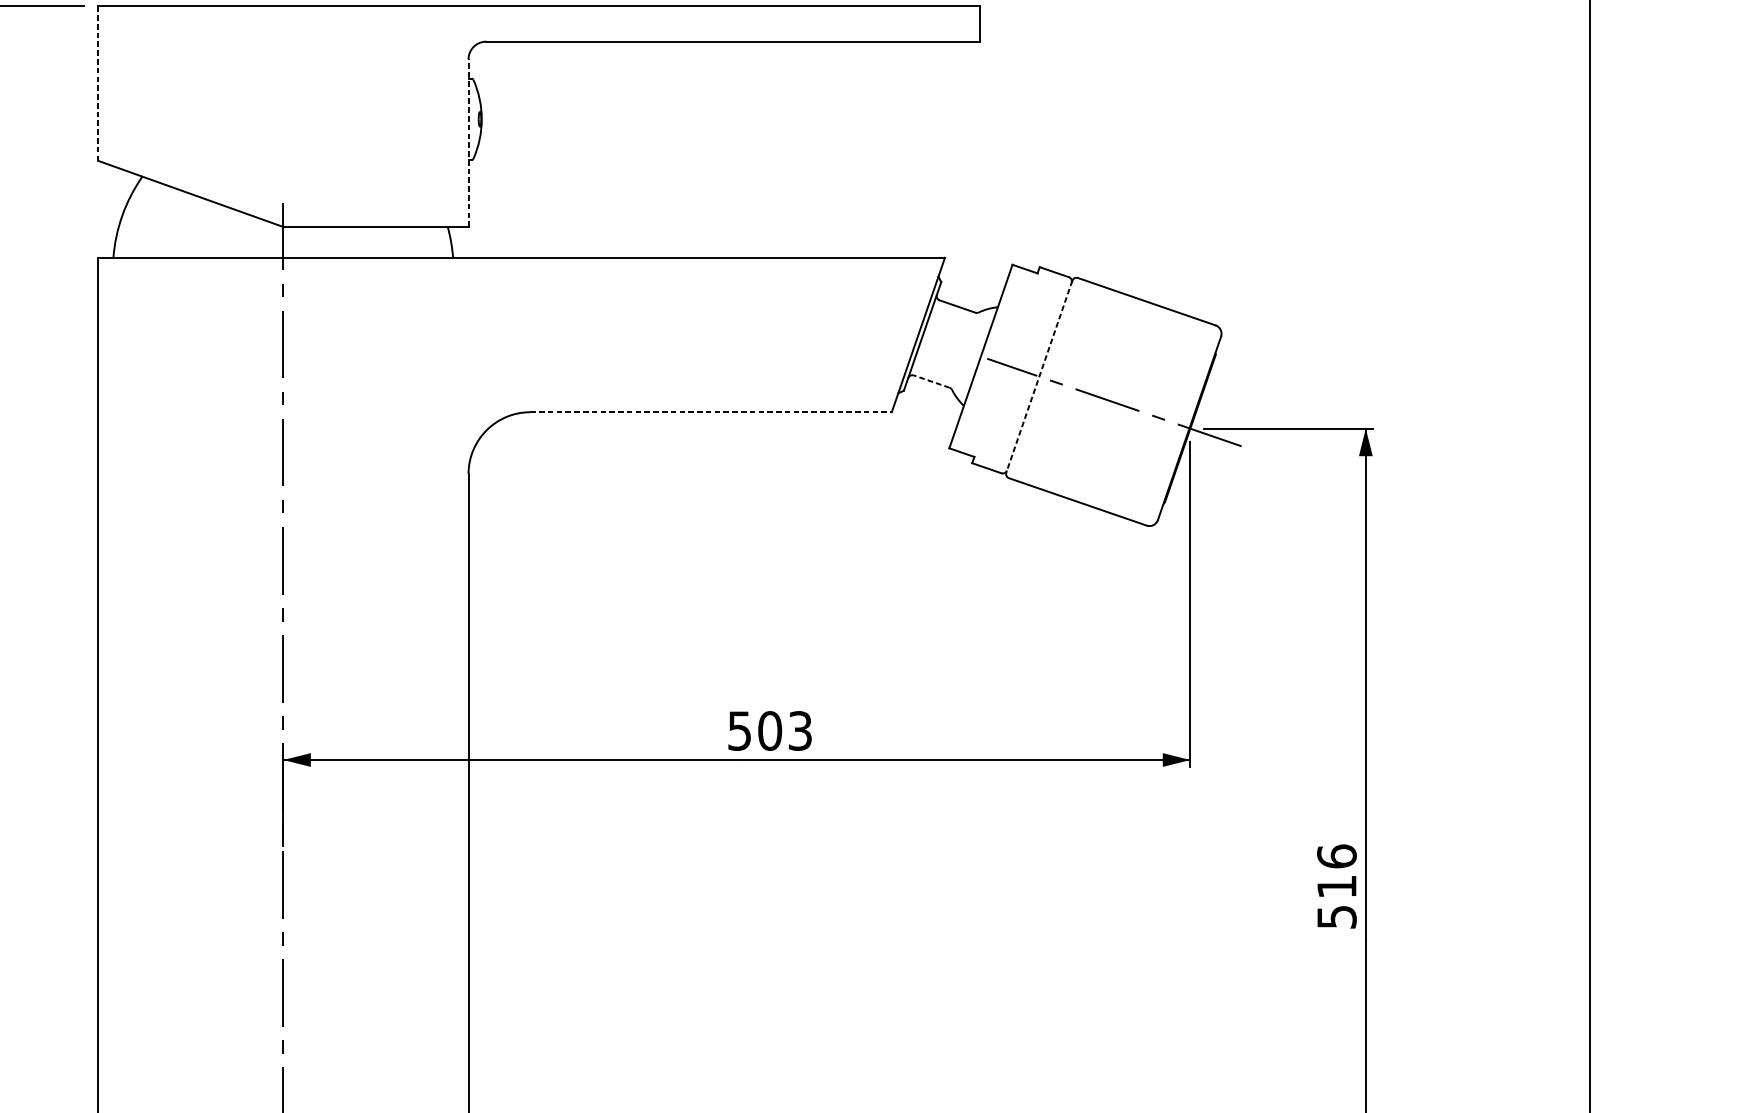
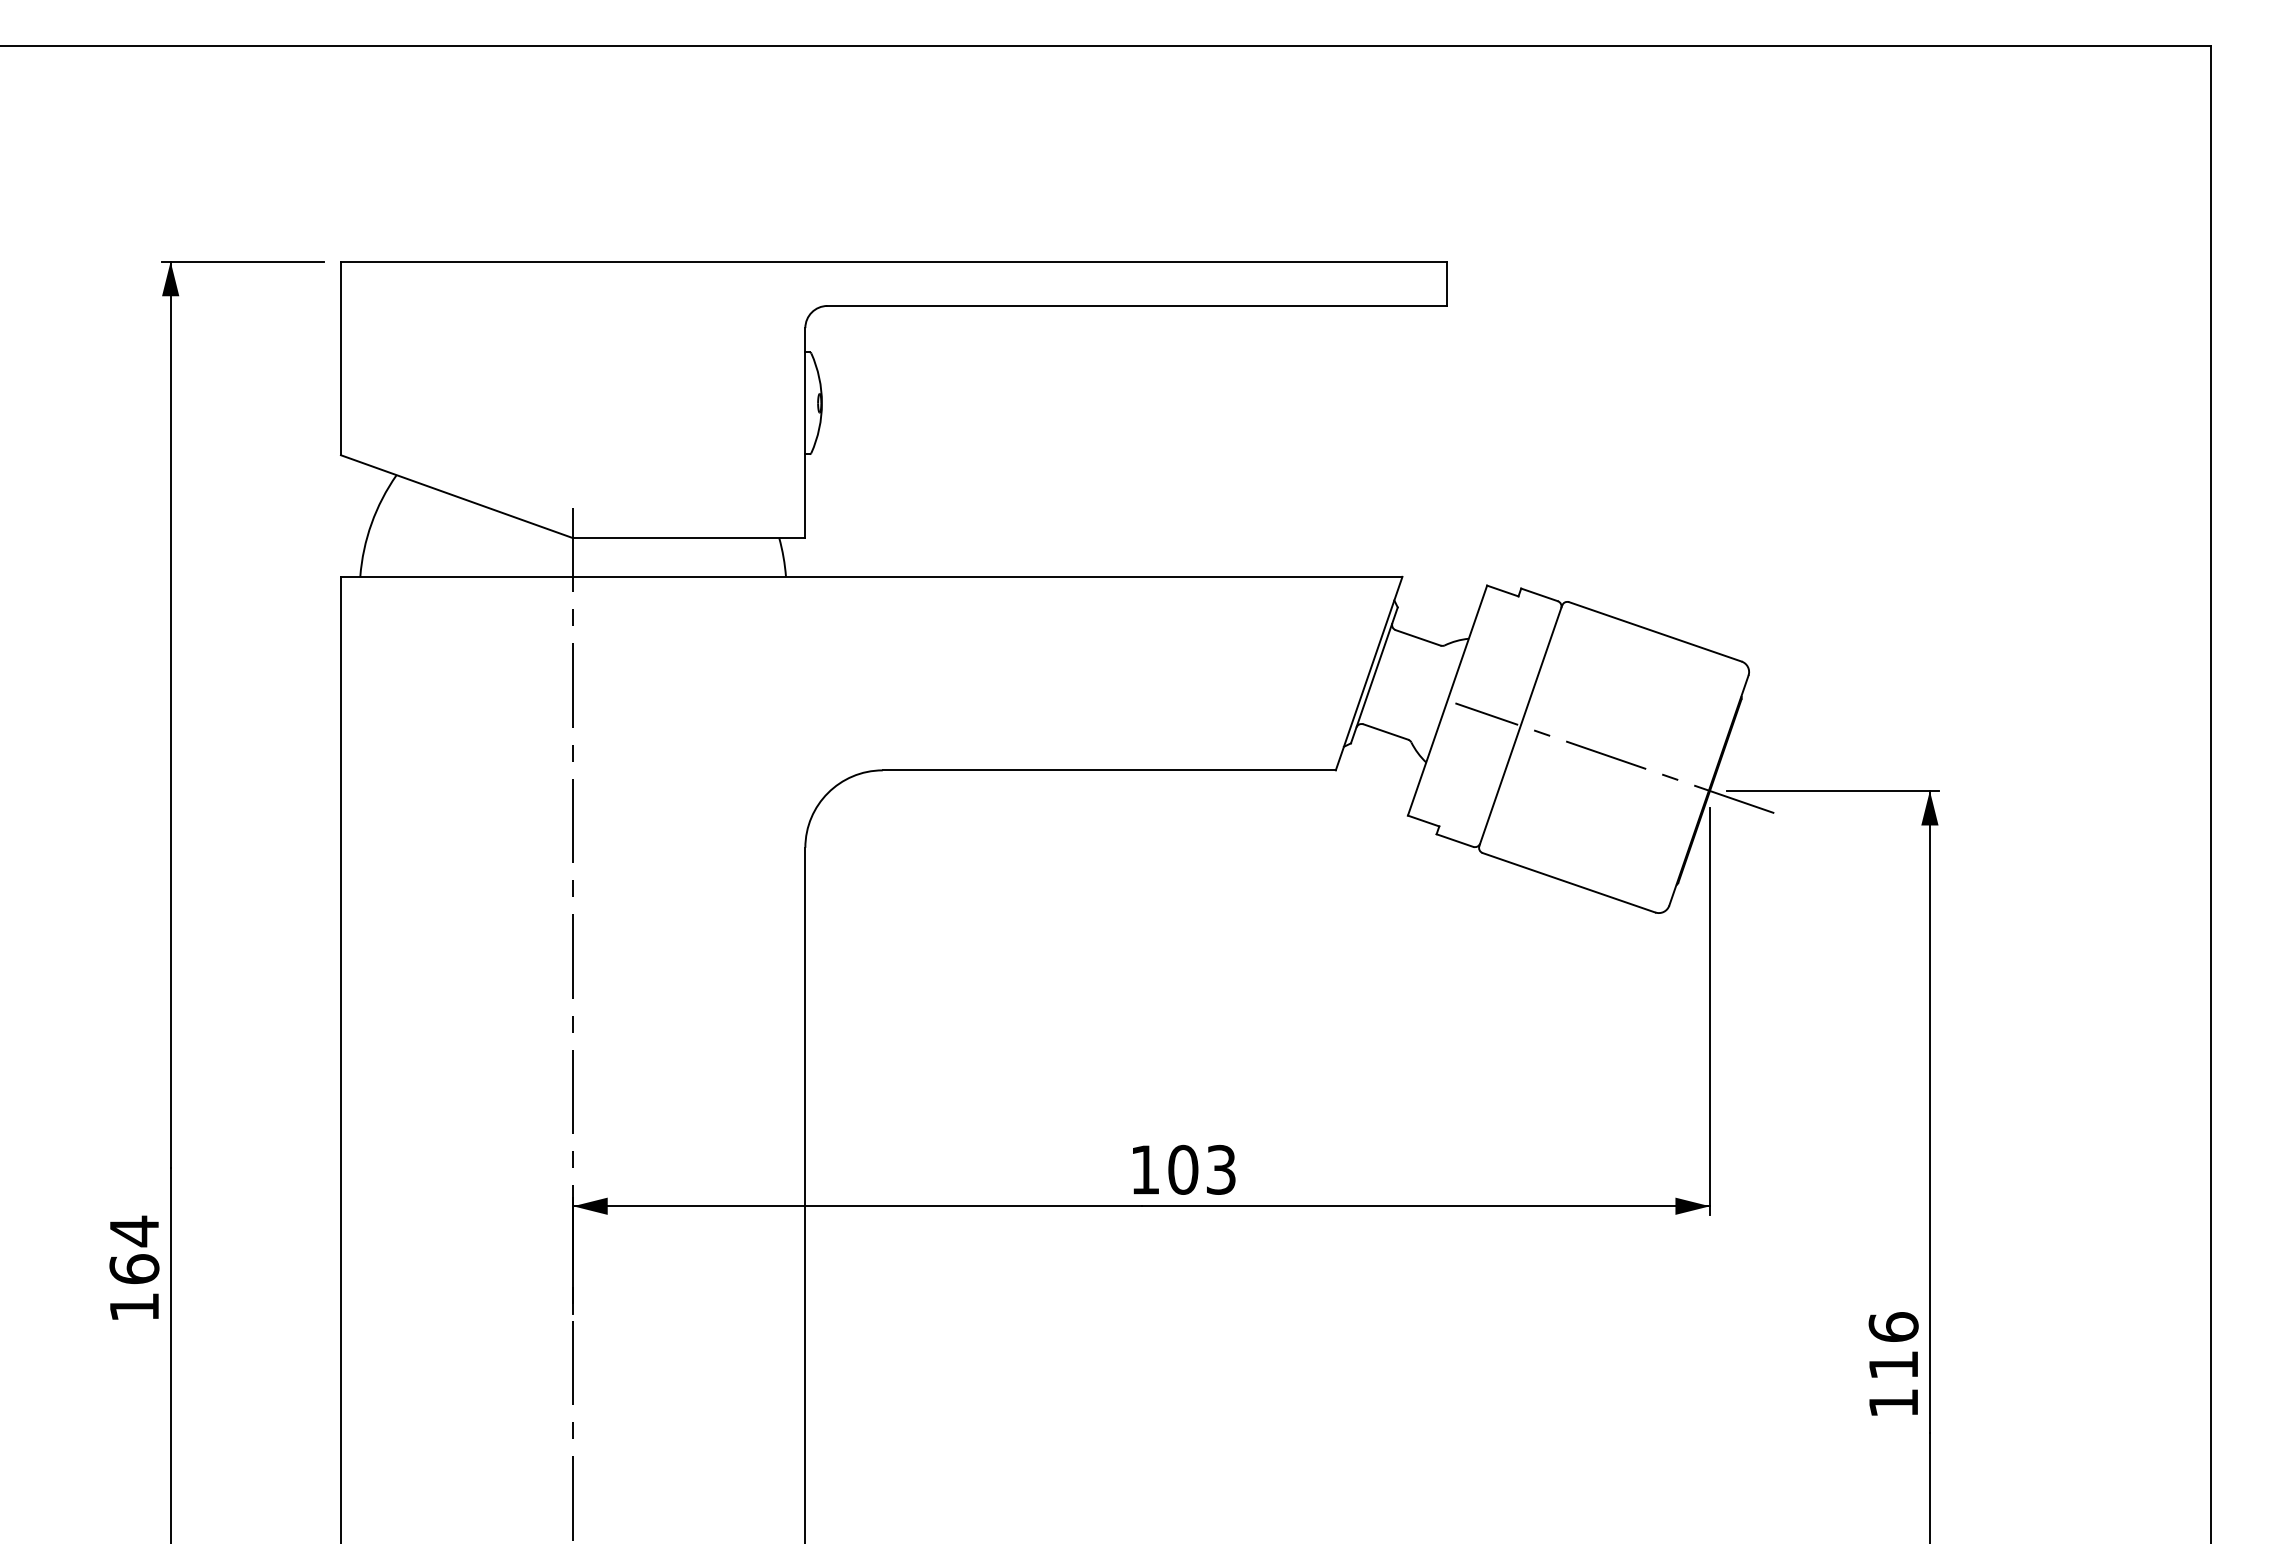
line: (97, 83) -> (340, 358), dashed -> solid
line: (468, 142) -> (805, 432), dashed -> solid
line: (1039, 377) -> (1520, 726), dashed -> solid
line: (931, 381) -> (1385, 732), dashed -> solid
line: (711, 412) -> (1109, 770), dashed -> solid
text: (739, 730) -> (1145, 1169), 503 -> 103
text: (1336, 917) -> (1893, 1403), 516 -> 116

